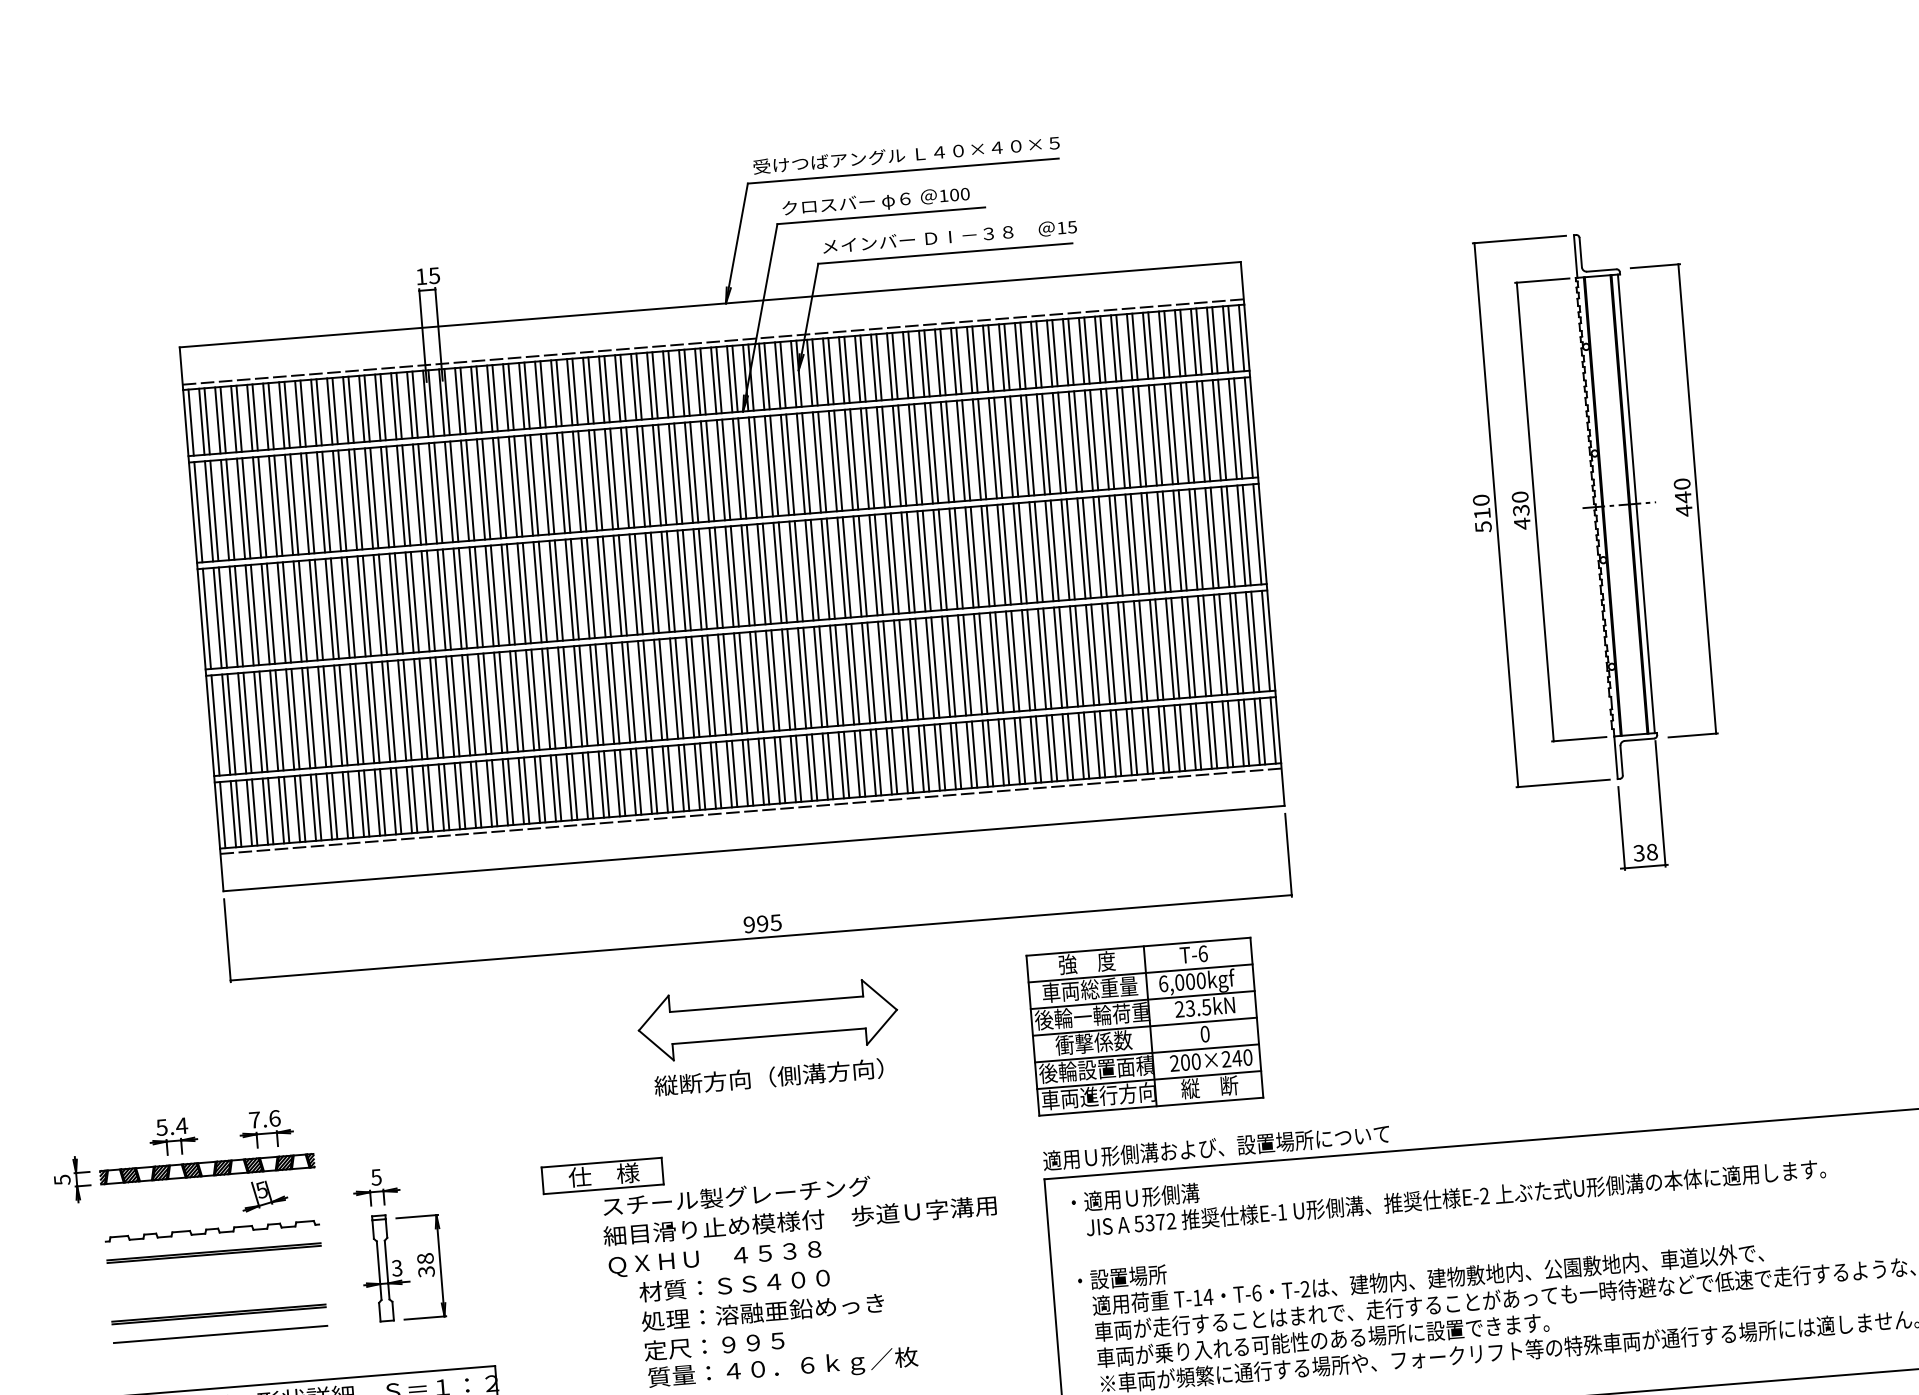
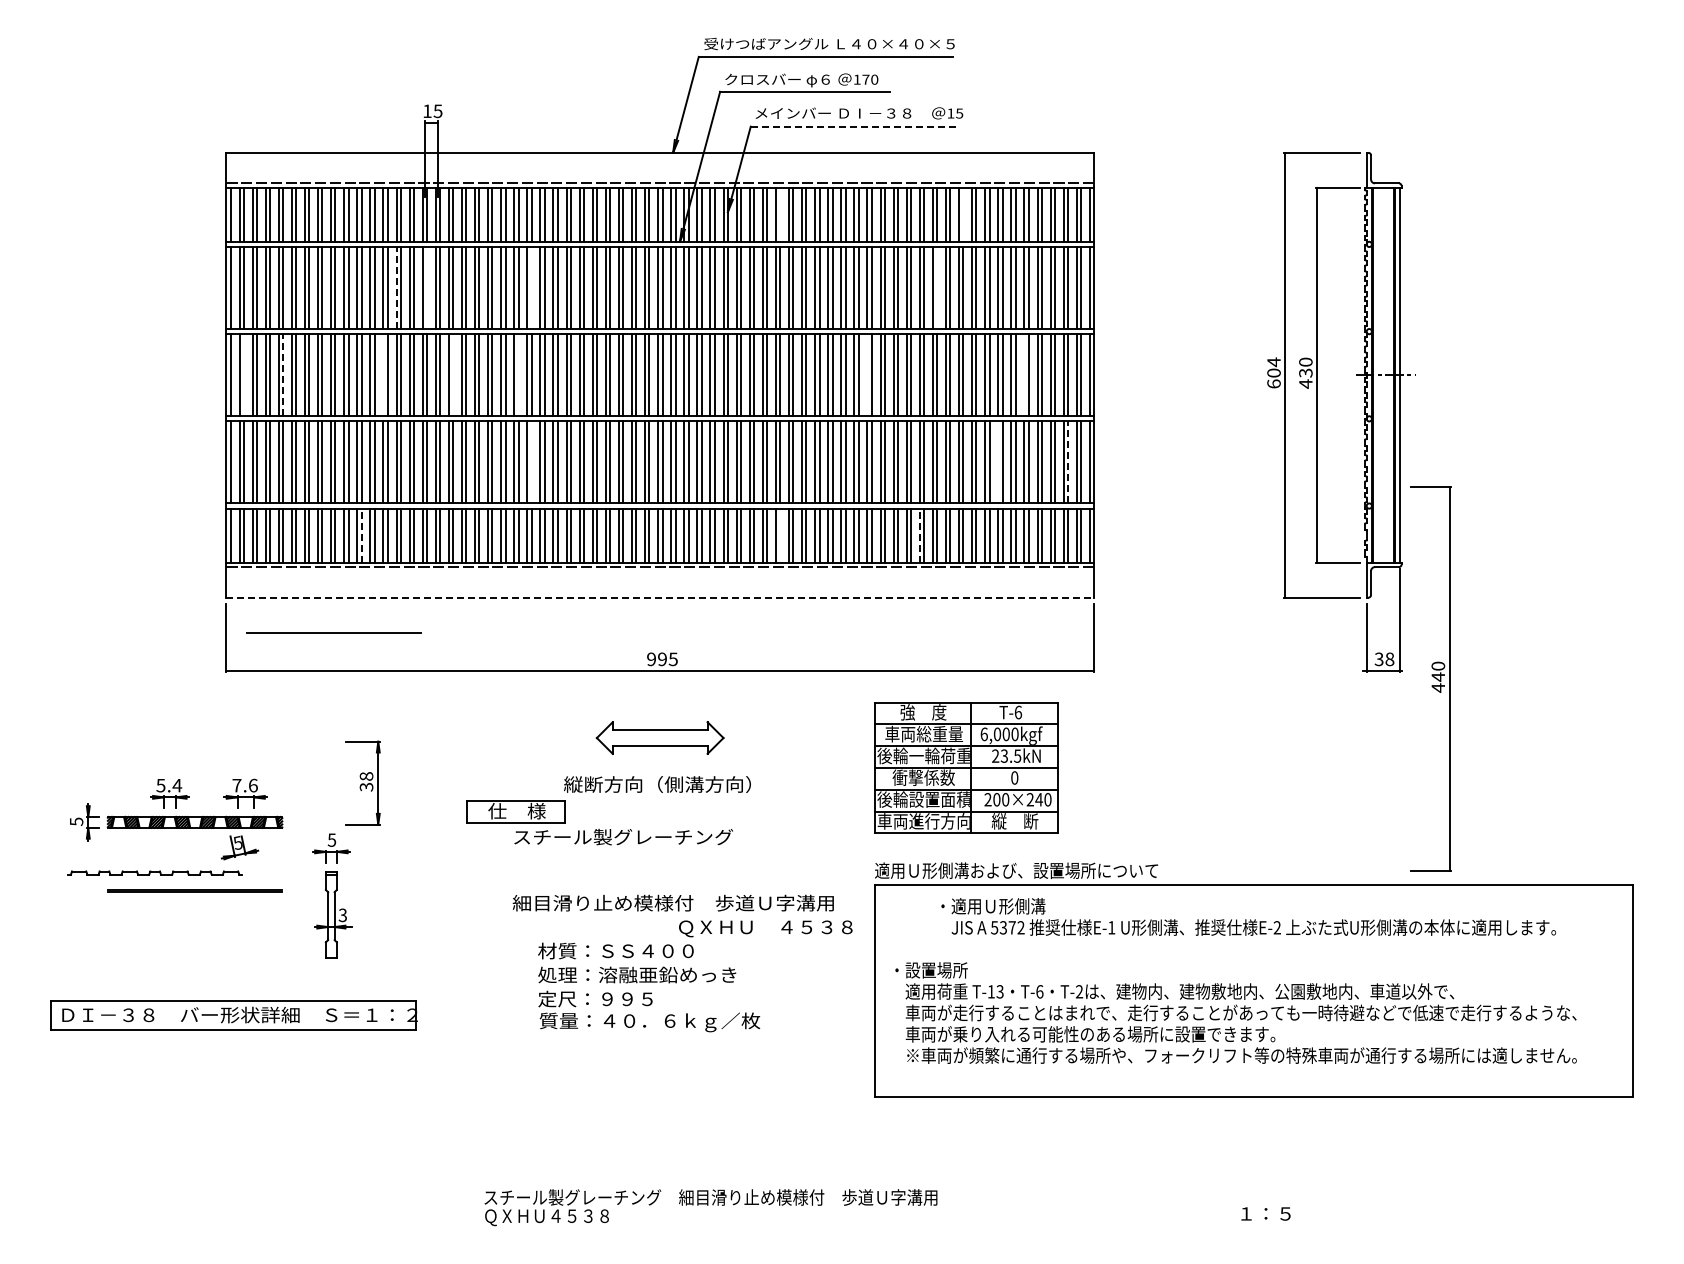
text: (953, 194) -> (865, 79), 100 -> 170
line: (945, 253) -> (854, 126), solid -> dashed
line: (1087, 350) -> (963, 214), removed
line: (863, 368) -> (780, 214), removed
line: (1062, 443) -> (937, 288), removed
line: (566, 483) -> (531, 288), removed
line: (438, 493) -> (427, 288), removed
line: (401, 496) -> (396, 288), solid -> dashed
part: (1673, 499) -> (1430, 678), moved
text: (1481, 512) -> (1273, 372), 510 -> 604
line: (1177, 541) -> (1024, 375), removed
line: (985, 556) -> (867, 375), removed
line: (558, 590) -> (518, 375), removed
line: (479, 597) -> (453, 375), removed
line: (393, 604) -> (383, 375), removed
line: (271, 614) -> (283, 375), solid -> dashed
line: (222, 617) -> (243, 375), removed
line: (1239, 643) -> (1068, 462), solid -> dashed
line: (1154, 650) -> (998, 462), removed
line: (583, 695) -> (531, 462), removed
line: (1064, 747) -> (919, 535), solid -> dashed
line: (894, 760) -> (780, 535), removed
line: (382, 801) -> (361, 535), solid -> dashed
line: (754, 848) -> (660, 597), solid -> dashed
part: (766, 1019) -> (659, 737), size x0.6
part: (705, 1180) -> (599, 822), moved
text: (1448, 1185) -> (1248, 916), moved
part: (211, 1230) -> (154, 872), moved
text: (714, 1258) -> (765, 928), moved
part: (421, 1266) -> (362, 782), moved
text: (1207, 1296) -> (999, 991), T-14 -> T-13
line: (218, 1313) -> (194, 940), removed
line: (219, 1334) -> (333, 632), moved

